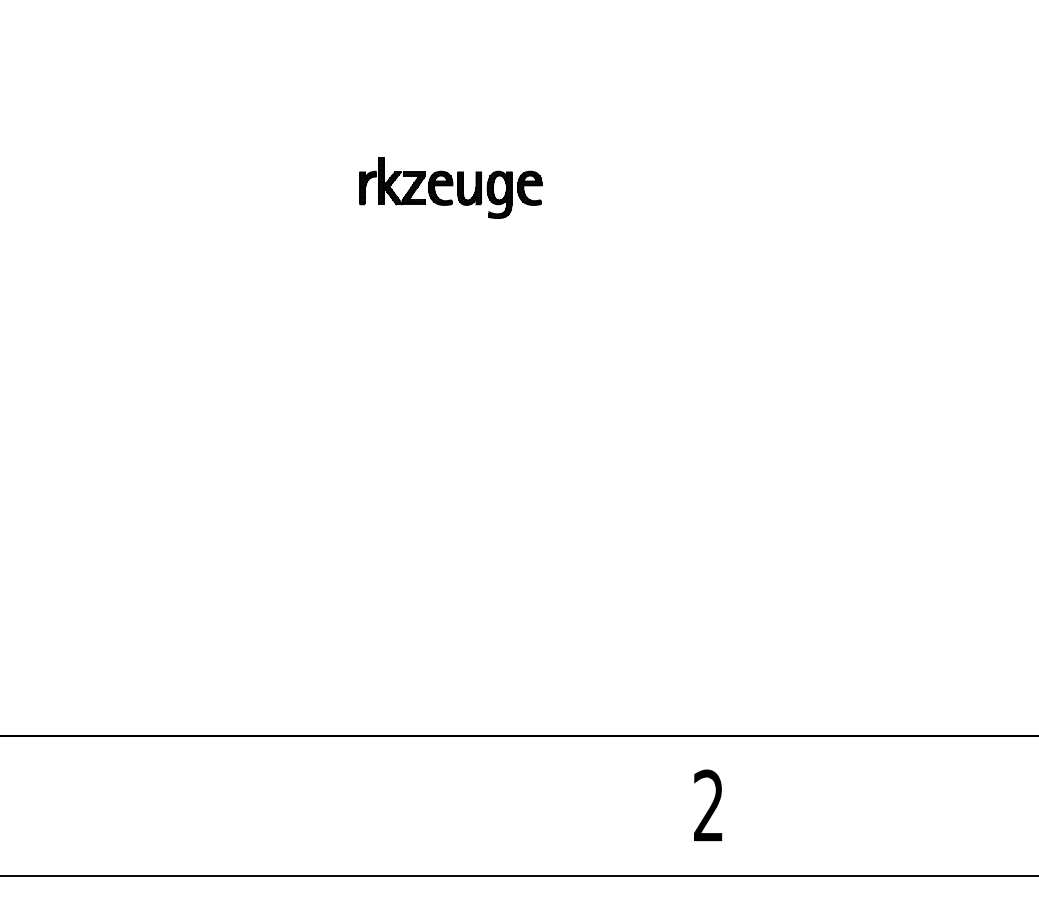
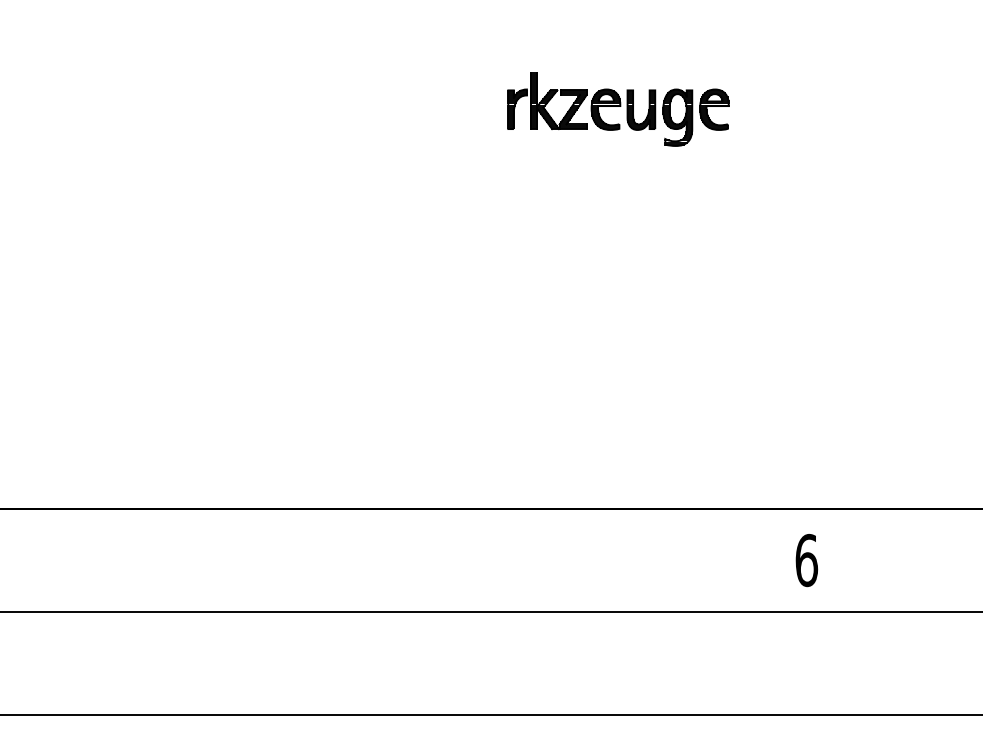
part: (450, 188) -> (618, 109), size x1.67
text: (708, 805) -> (806, 560), 2 -> 6

